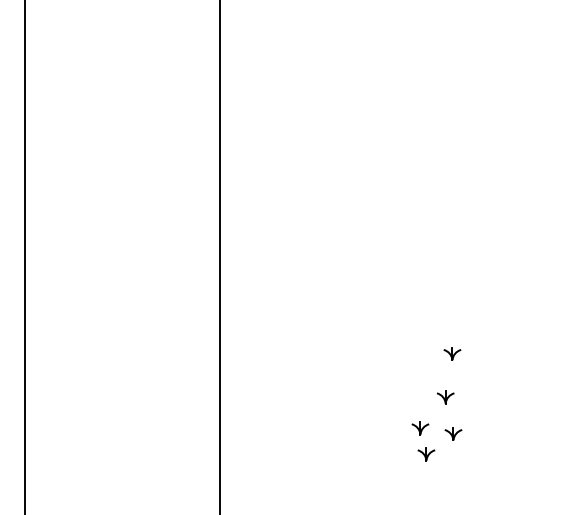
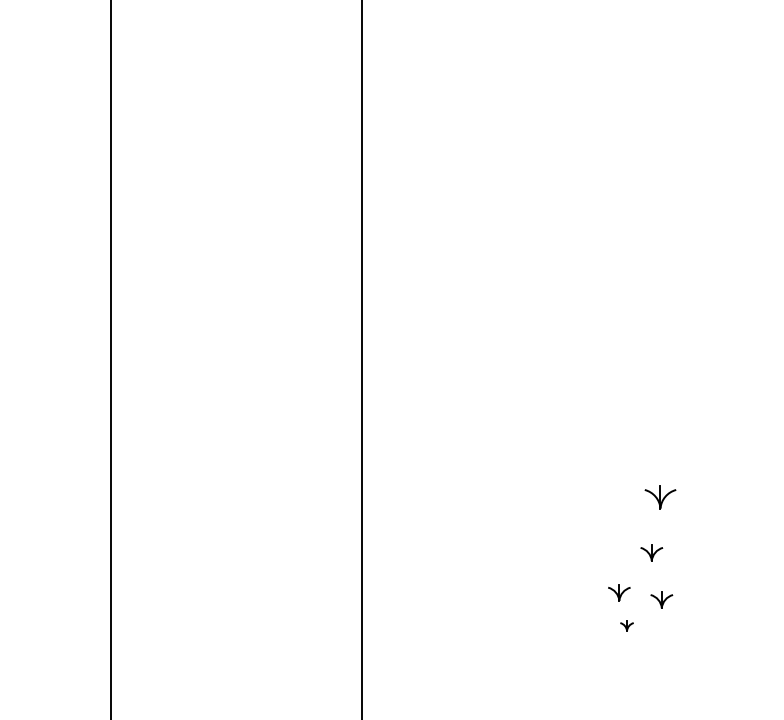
part: (452, 353) -> (660, 496), size x1.4
part: (426, 453) -> (626, 625), size x0.6

